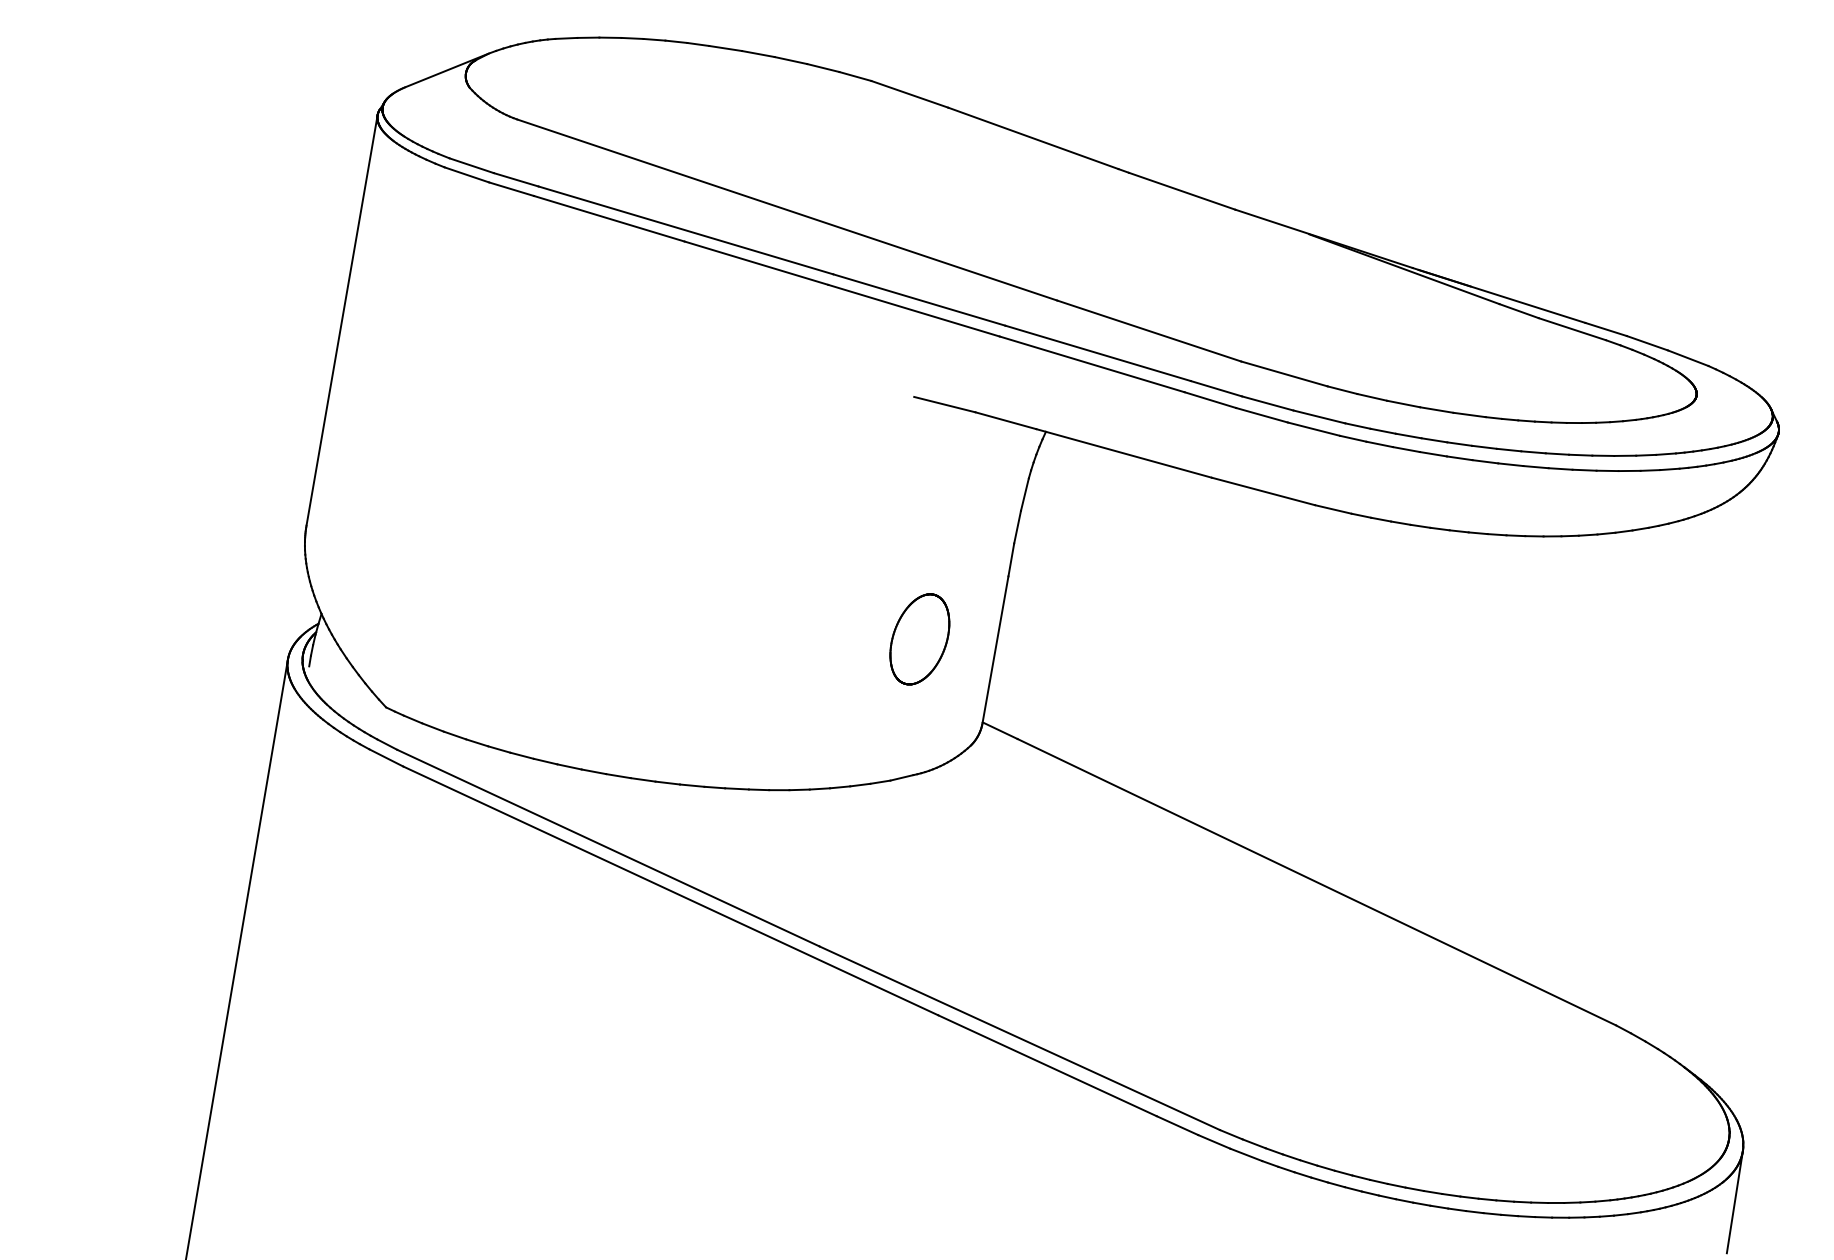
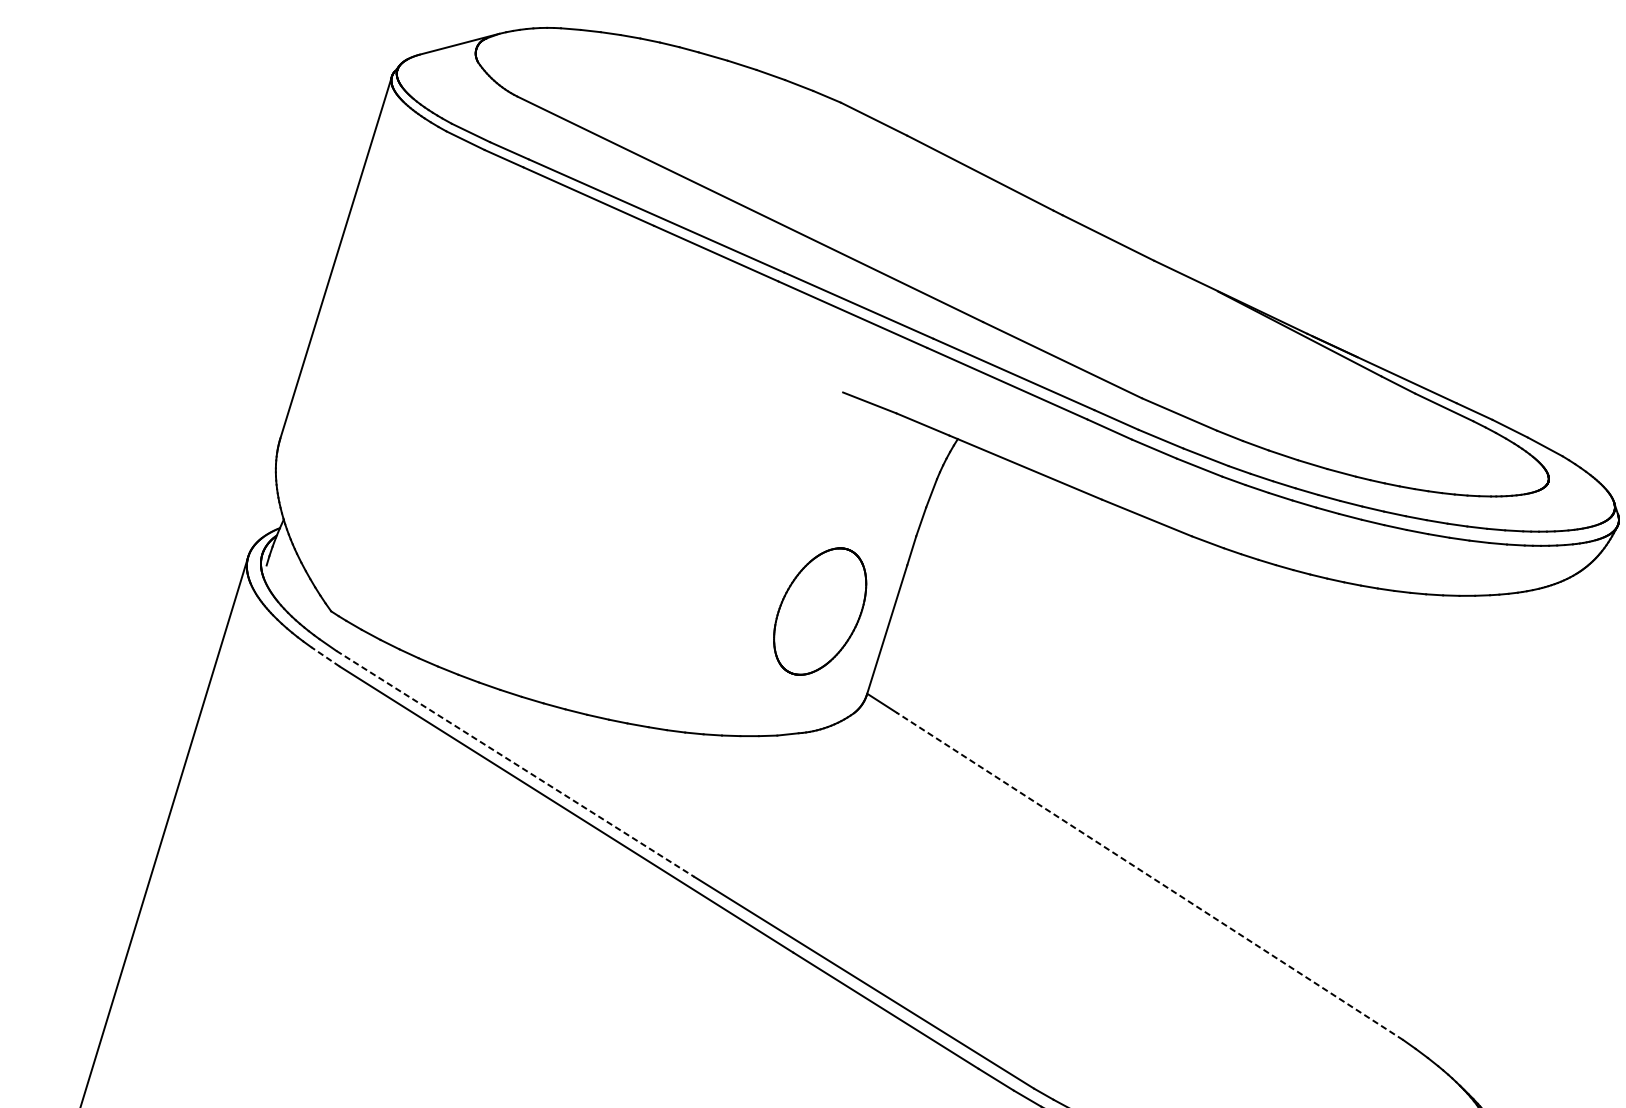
part: (919, 639) -> (819, 611), size x1.6
line: (385, 757) -> (324, 656), solid -> dashed
line: (608, 848) -> (515, 764), solid -> dashed
line: (1316, 882) -> (1149, 876), solid -> dashed

